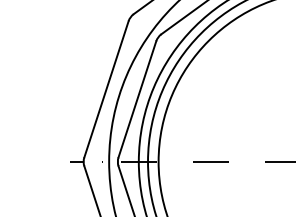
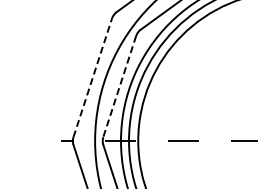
line: (106, 89) -> (92, 77), solid -> dashed
line: (137, 100) -> (119, 87), solid -> dashed

